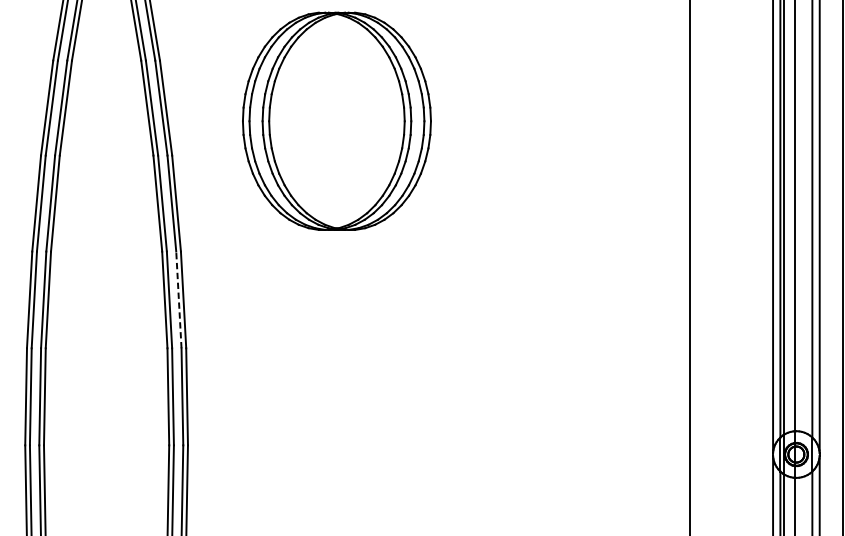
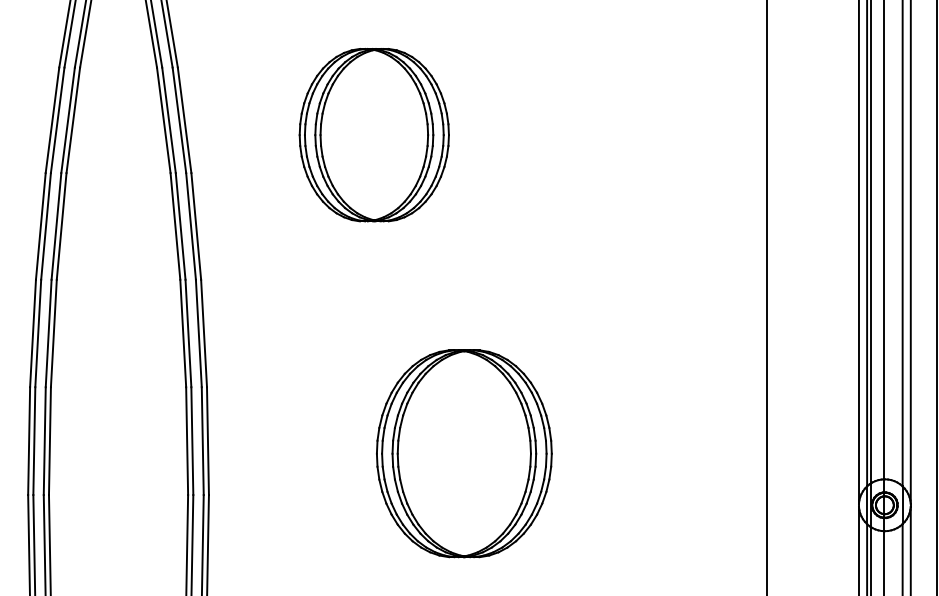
part: (336, 121) -> (373, 135), size x0.71
line: (178, 299) -> (198, 333), dashed -> solid
part: (417, 407) -> (464, 453), added

